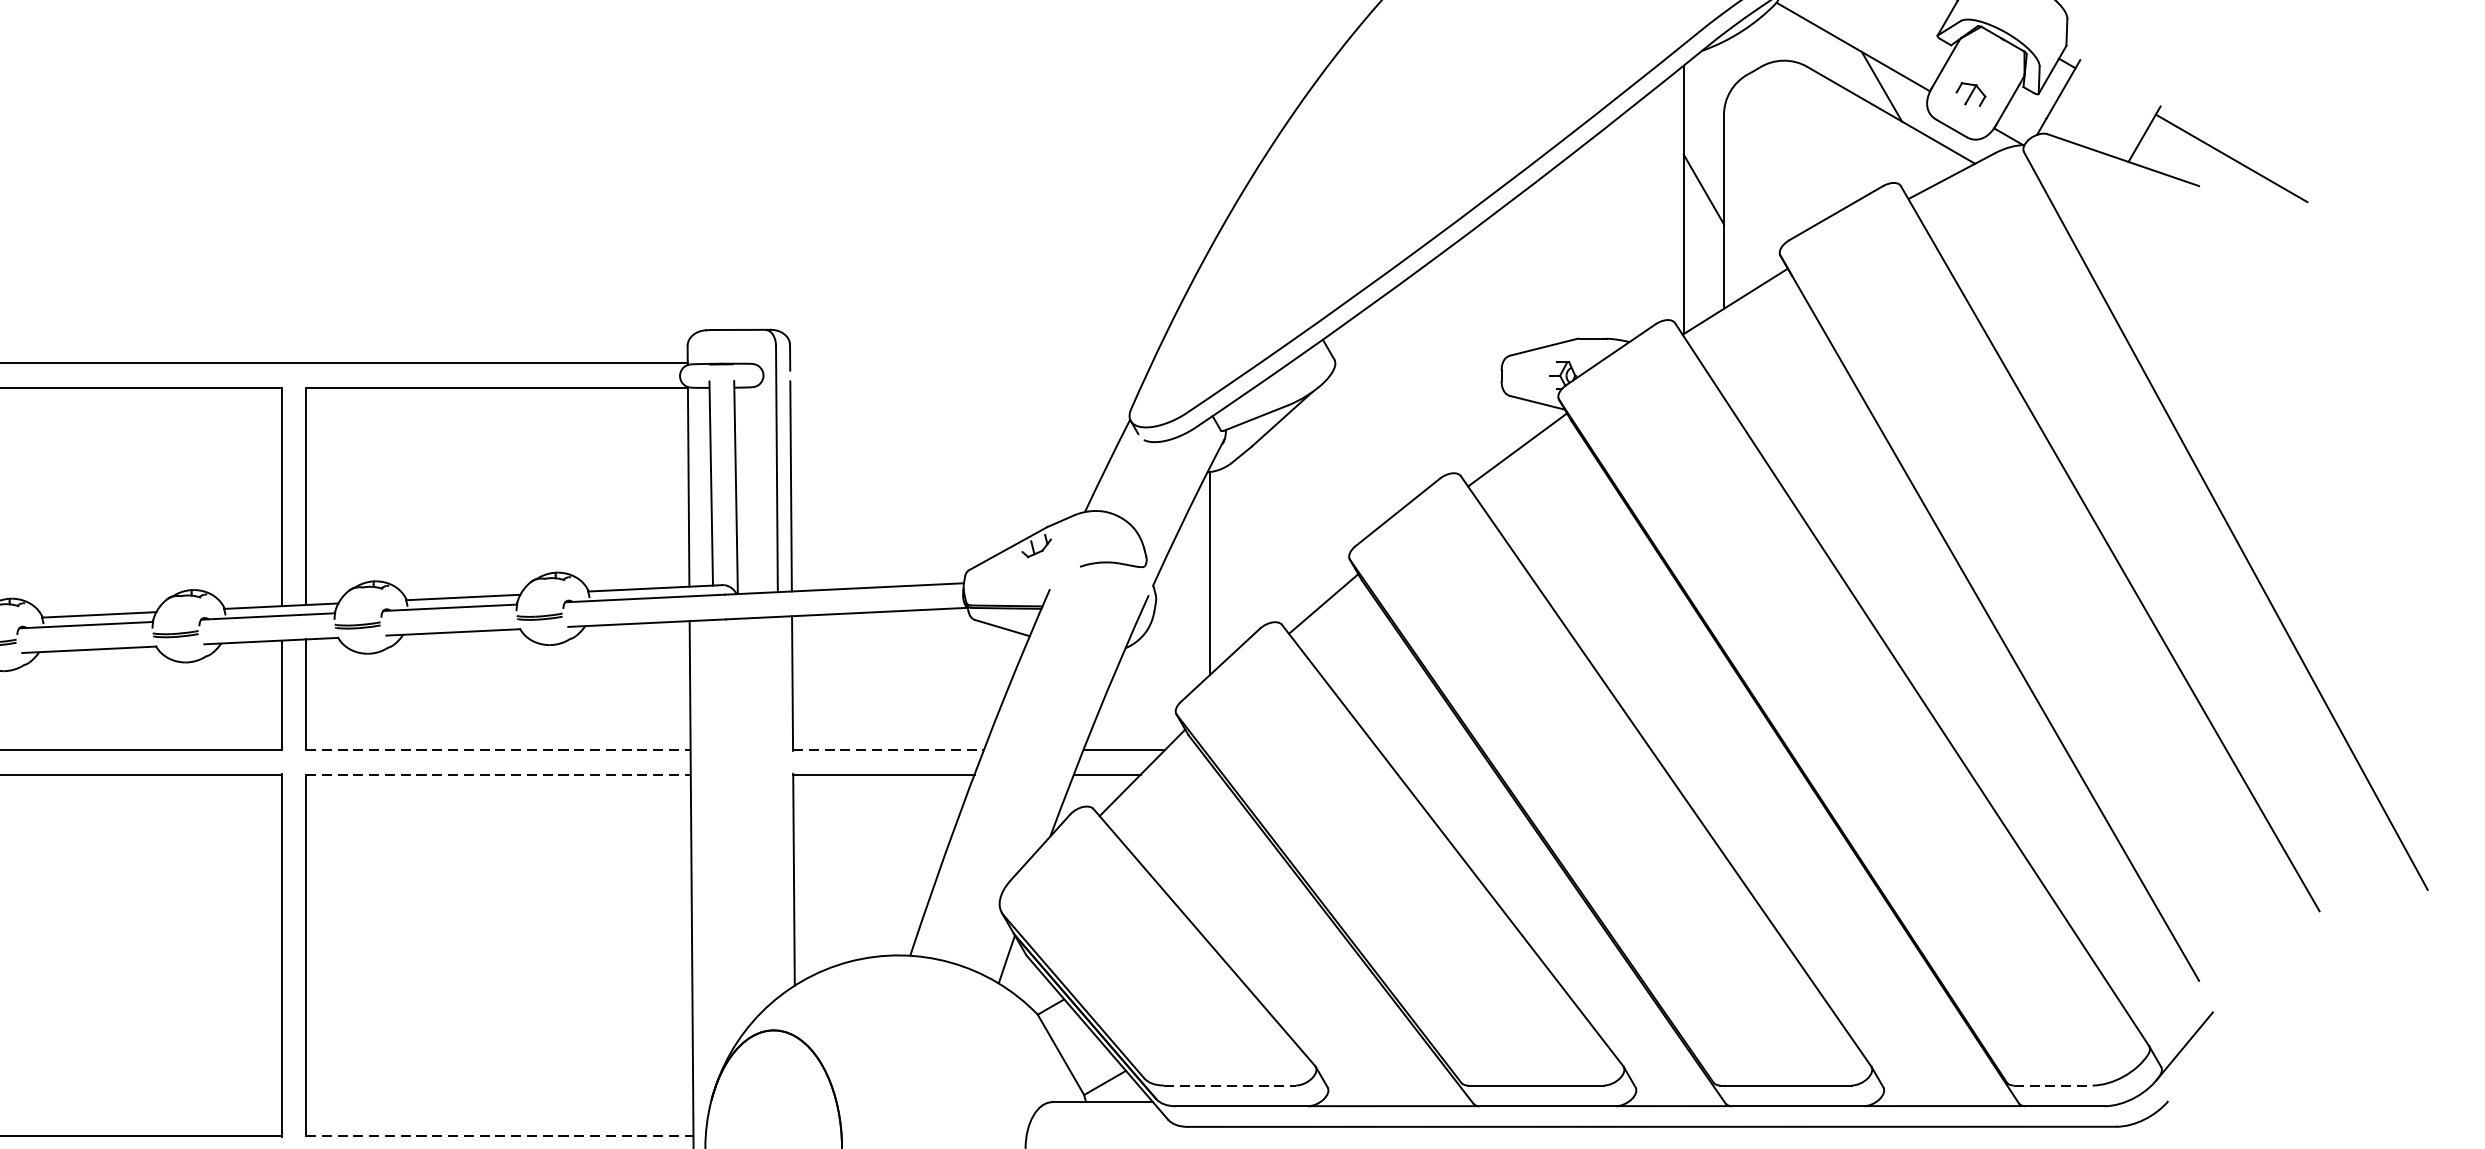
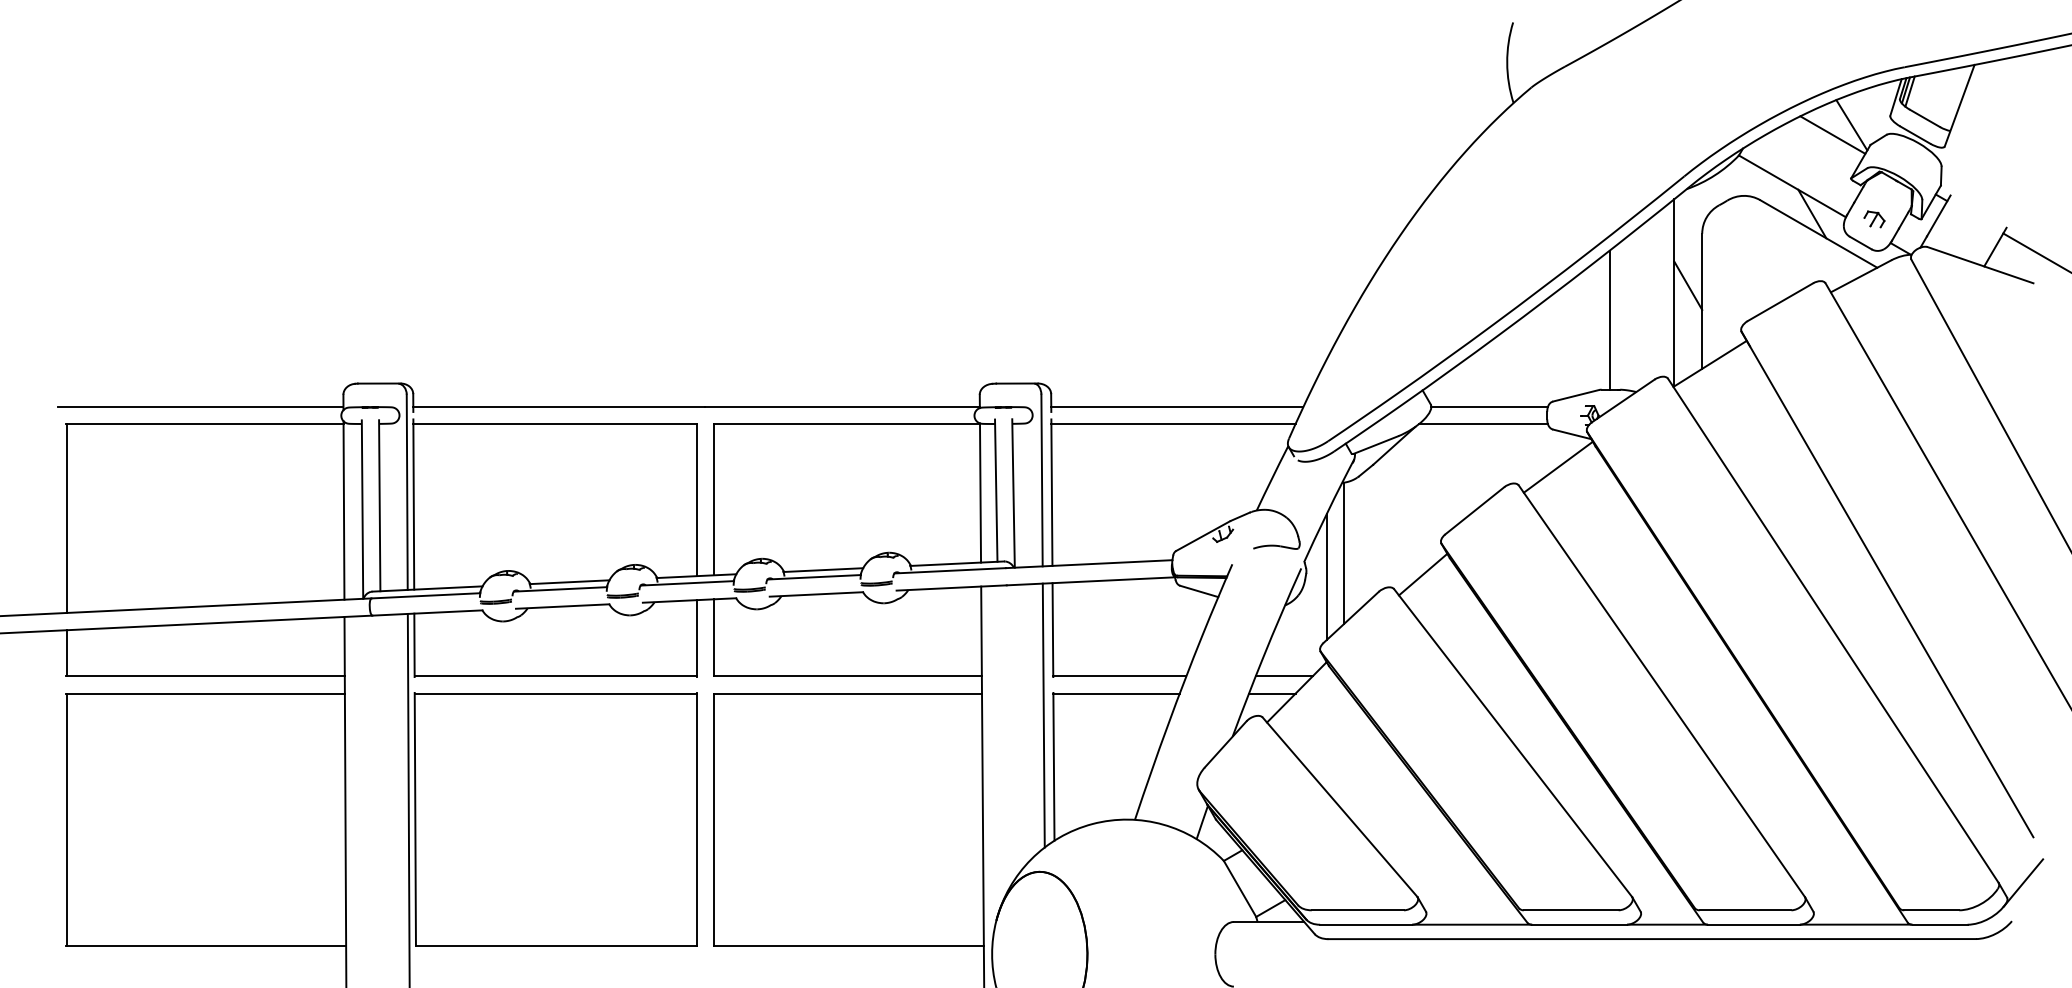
line: (1590, 238) -> (1609, 319), added
line: (971, 362) -> (1177, 406), added
line: (1418, 362) -> (1489, 406), added
line: (965, 388) -> (1173, 424), added
line: (1408, 388) -> (1482, 424), added
line: (1184, 606) -> (1326, 576), added
line: (499, 750) -> (848, 676), dashed -> solid
line: (888, 750) -> (1119, 676), dashed -> solid
line: (499, 774) -> (848, 693), dashed -> solid
line: (779, 806) -> (1043, 715), added
line: (1230, 1085) -> (1358, 910), dashed -> solid
line: (2054, 1085) -> (1932, 910), dashed -> solid
line: (500, 1136) -> (849, 945), dashed -> solid

